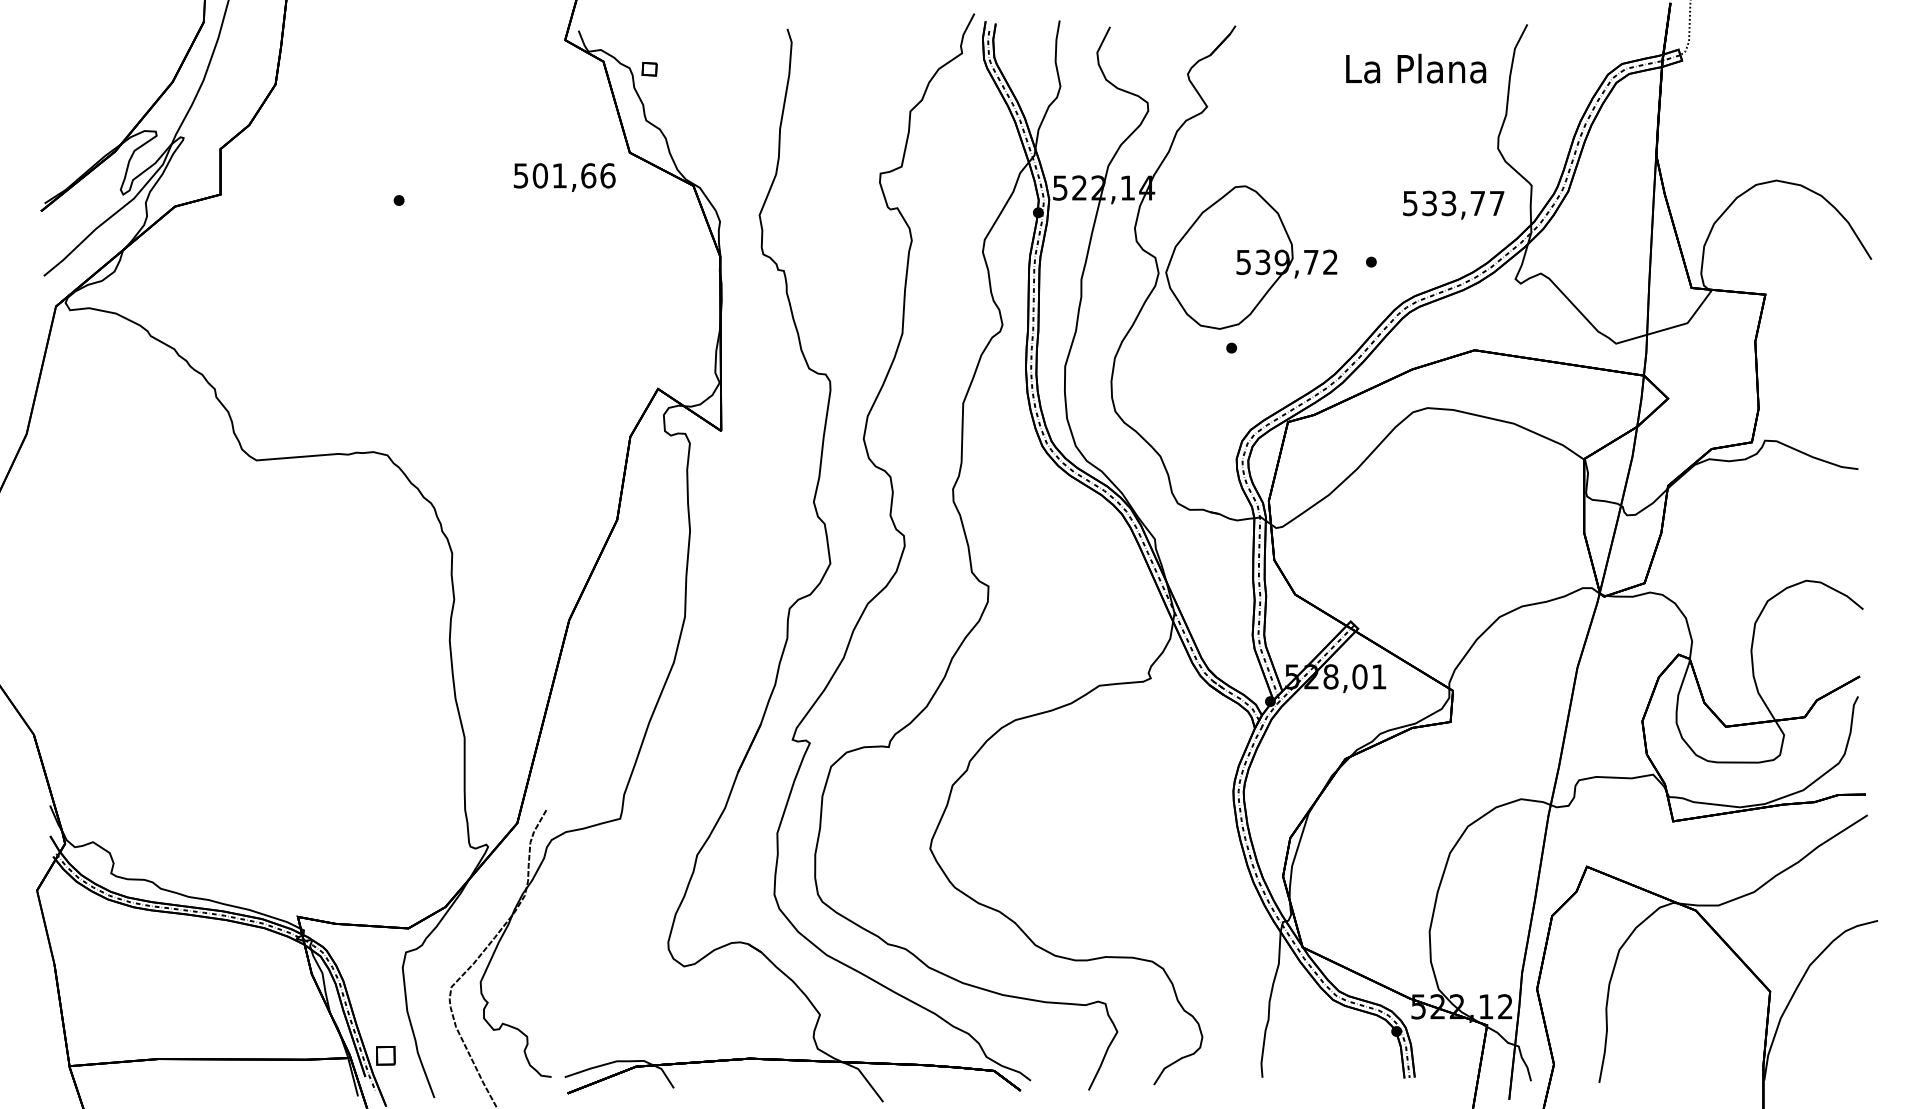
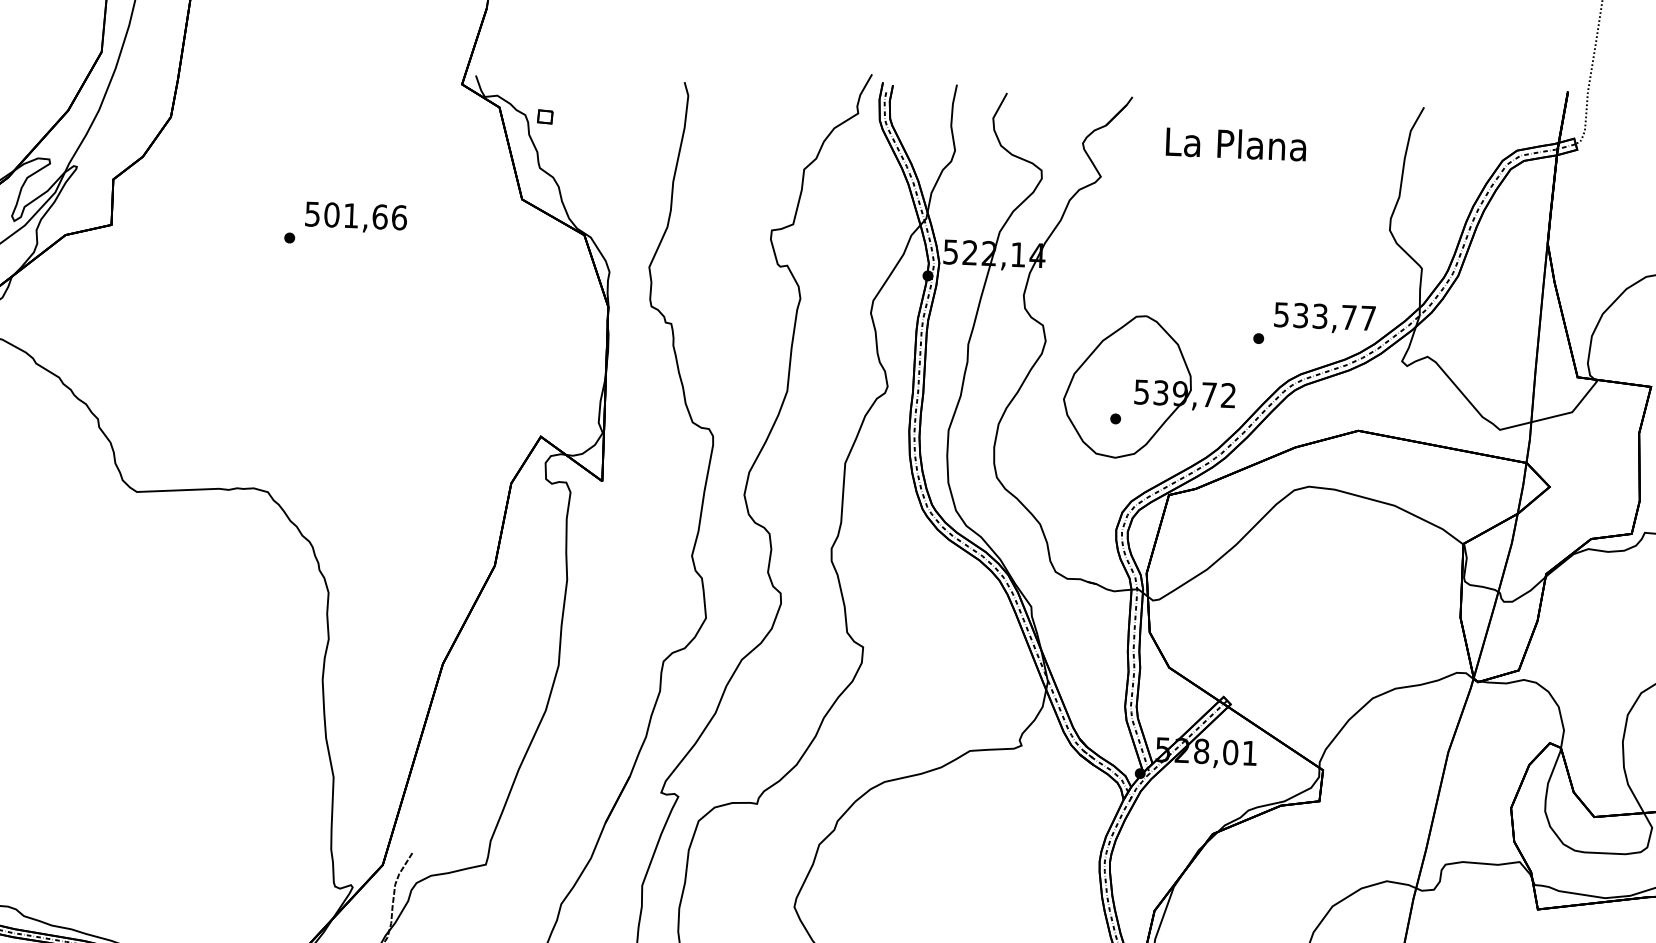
text: (1416, 68) -> (1236, 143), moved
text: (564, 177) -> (355, 217), moved
text: (1453, 204) -> (1324, 317), moved
part: (1251, 257) -> (1149, 387), moved

